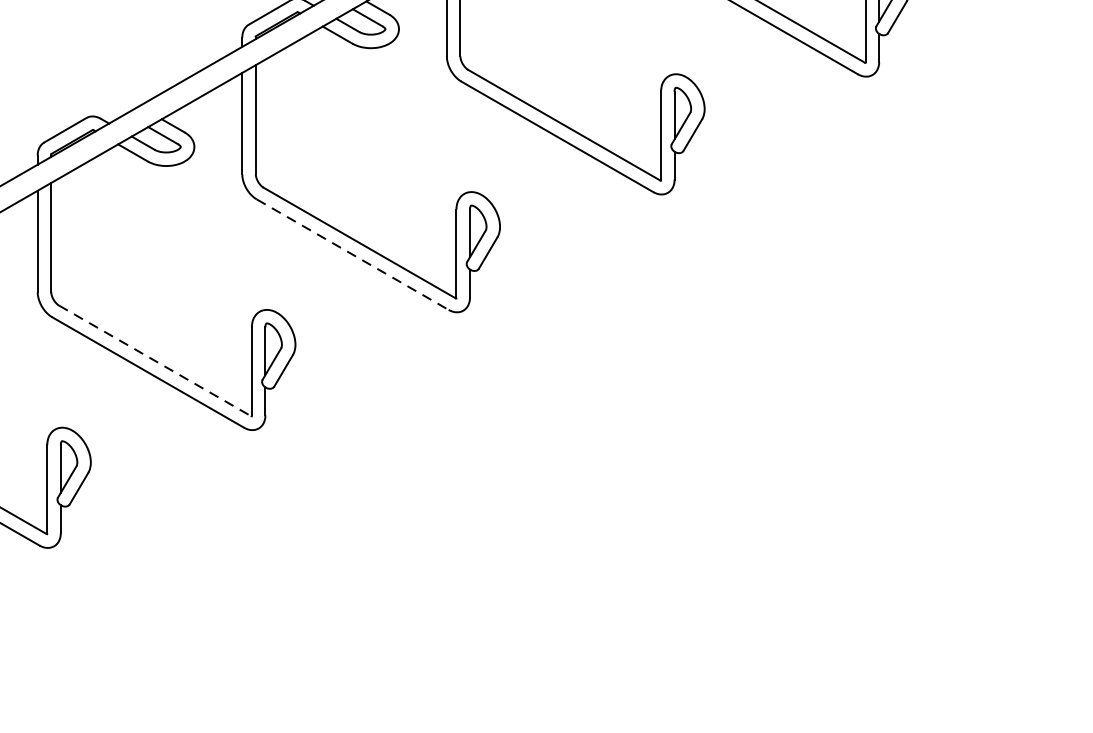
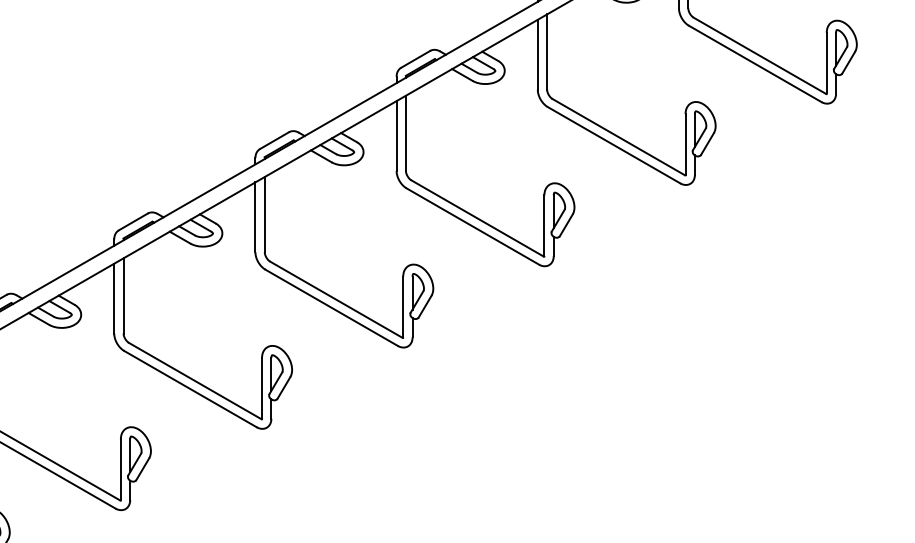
line: (353, 254) -> (473, 226), dashed -> solid
line: (155, 360) -> (336, 299), dashed -> solid

